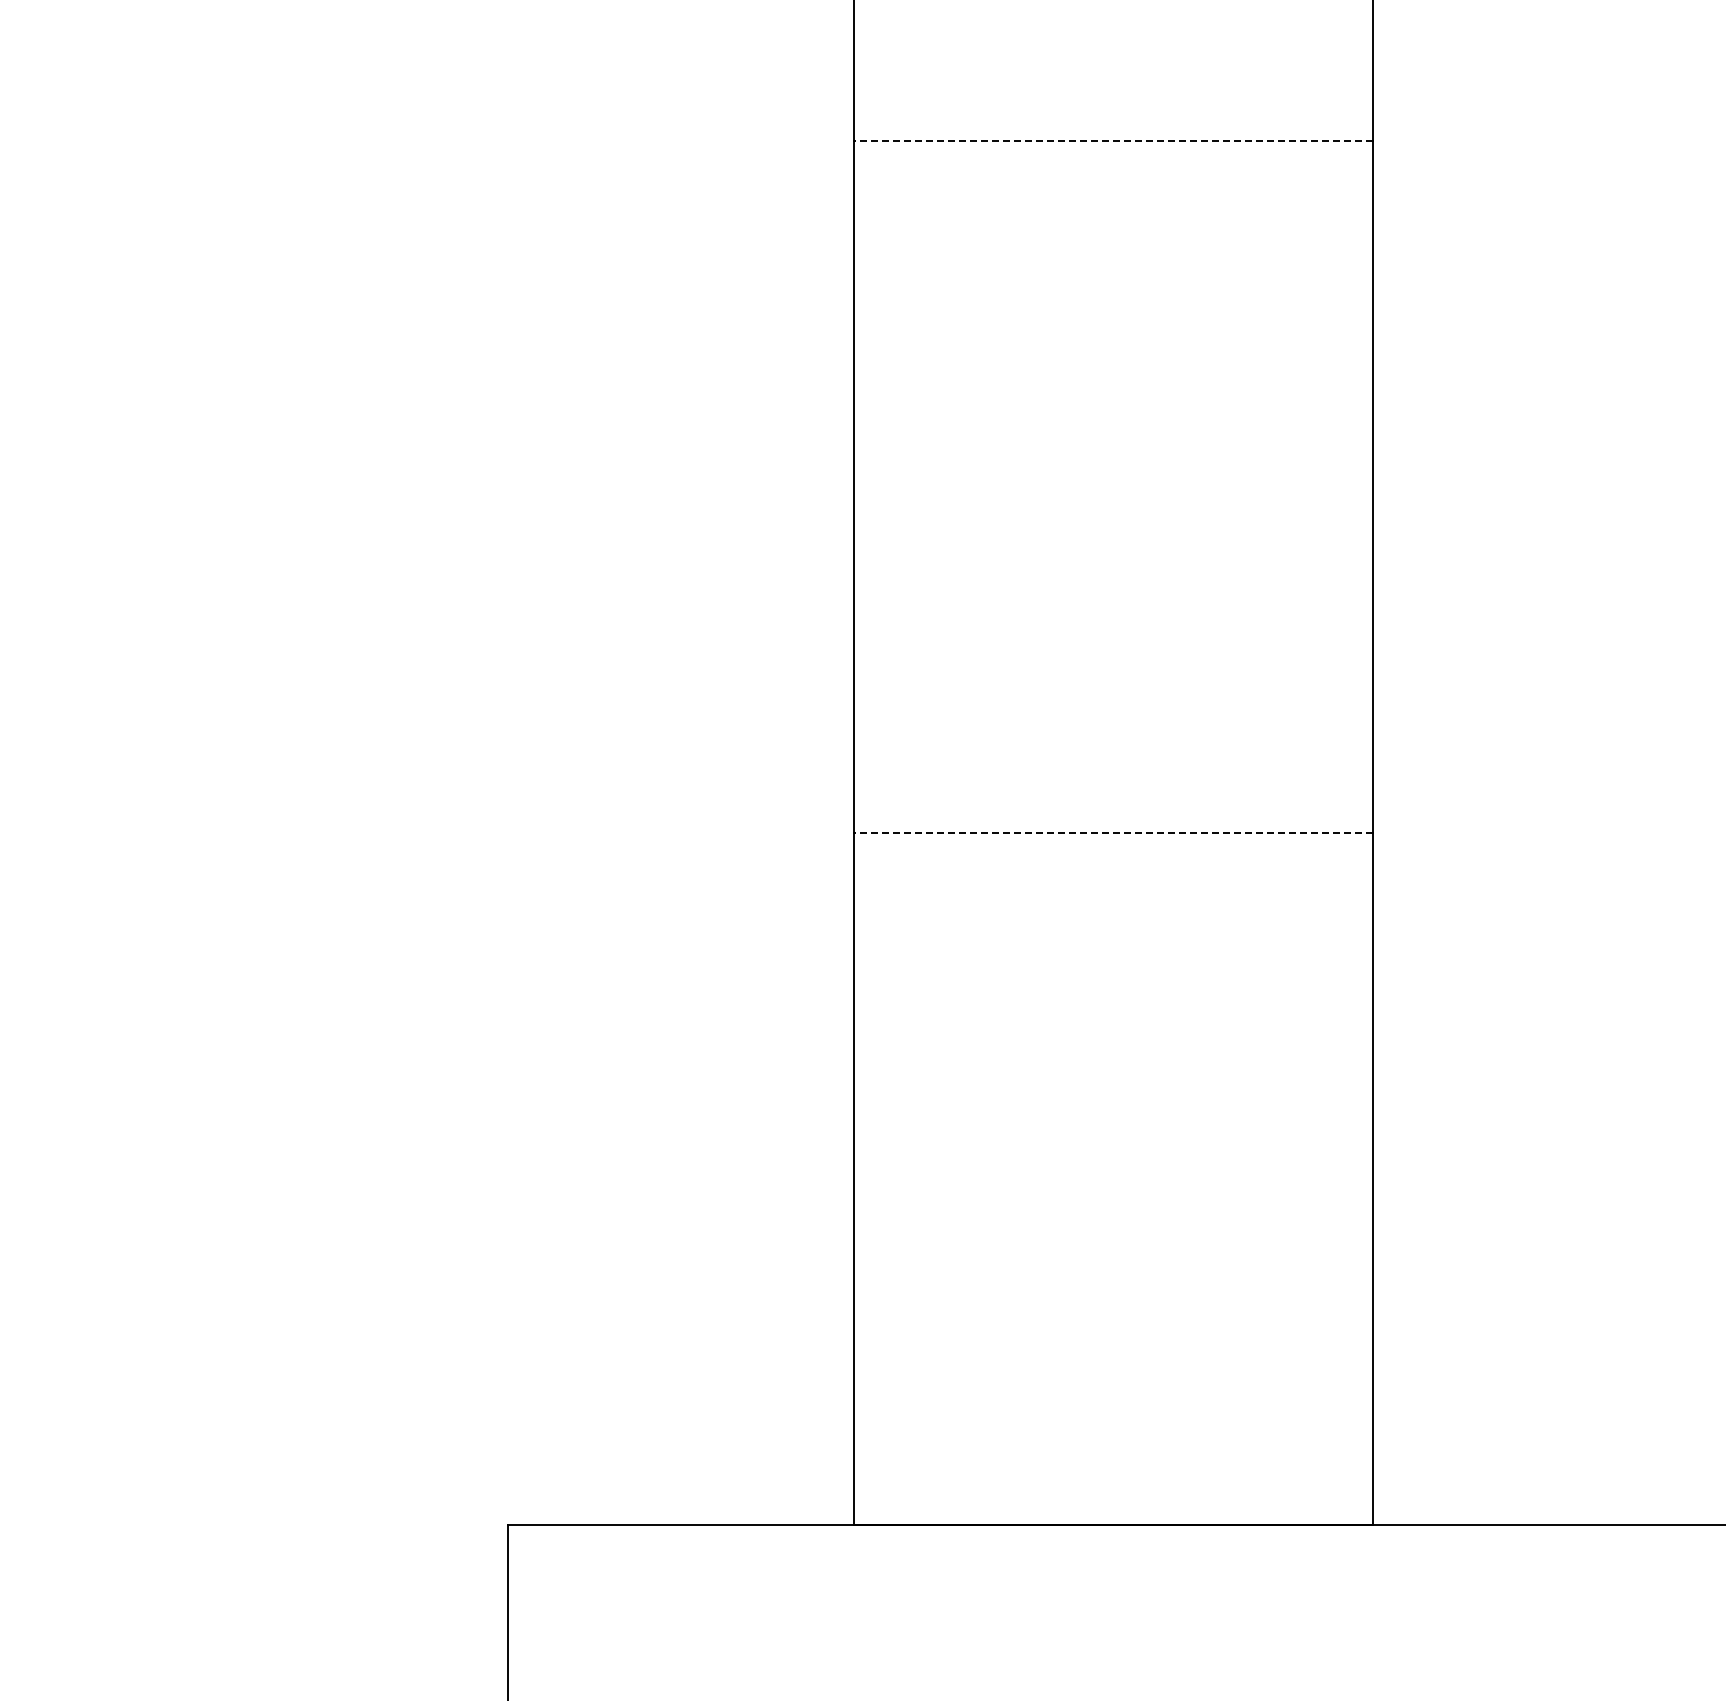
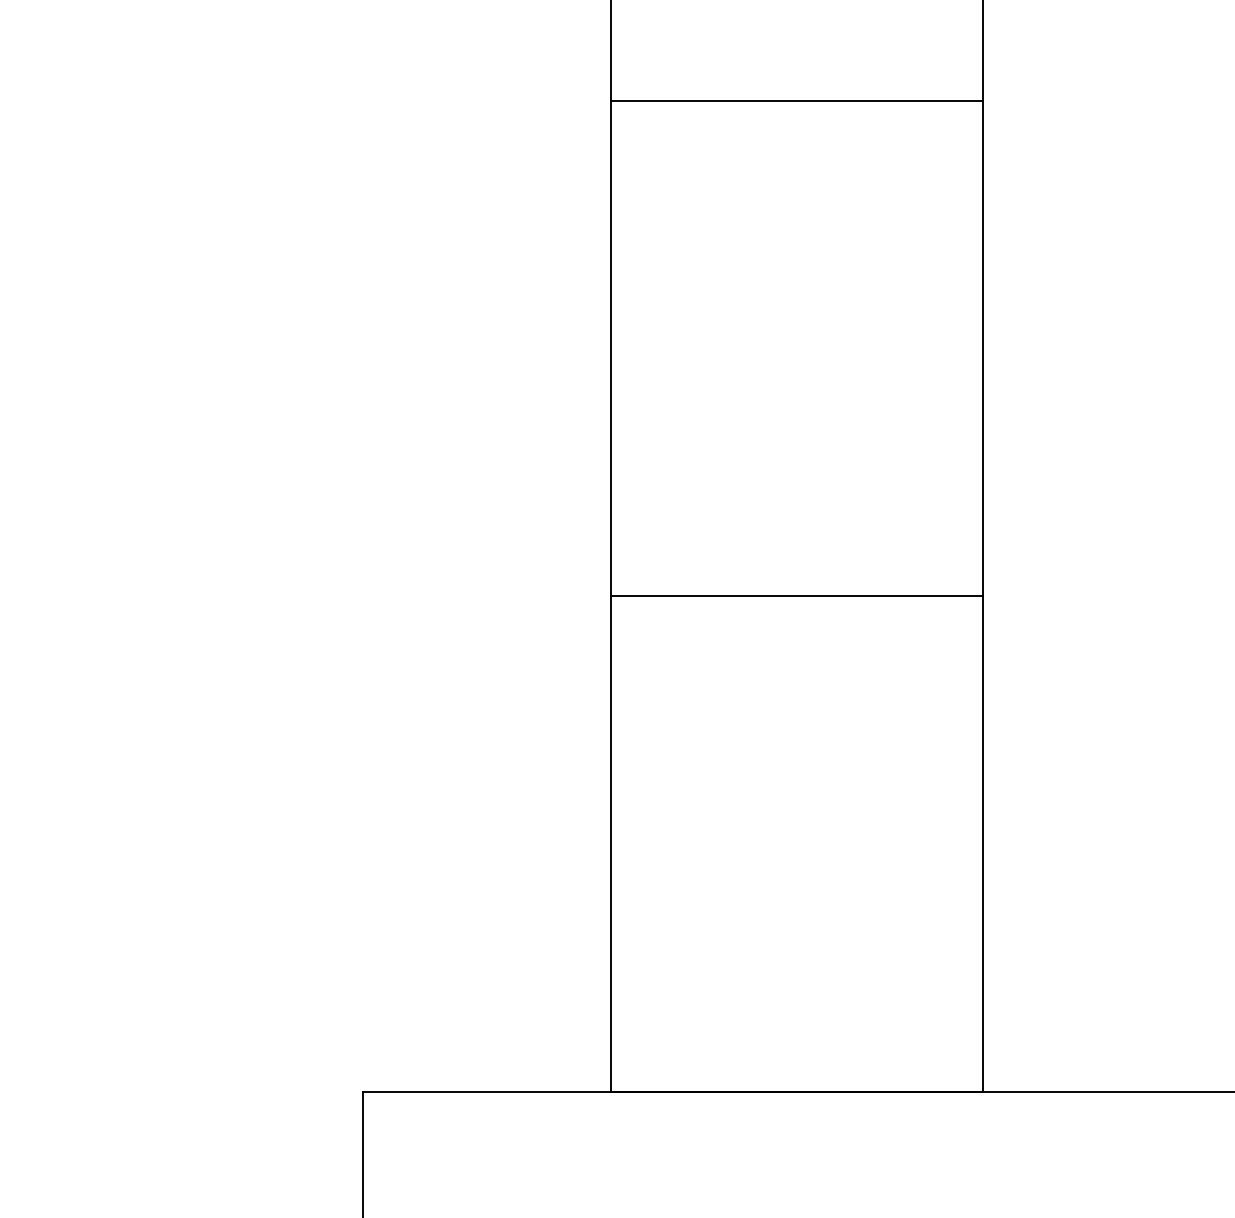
line: (1113, 140) -> (796, 100), dashed -> solid
line: (1113, 833) -> (796, 596), dashed -> solid

